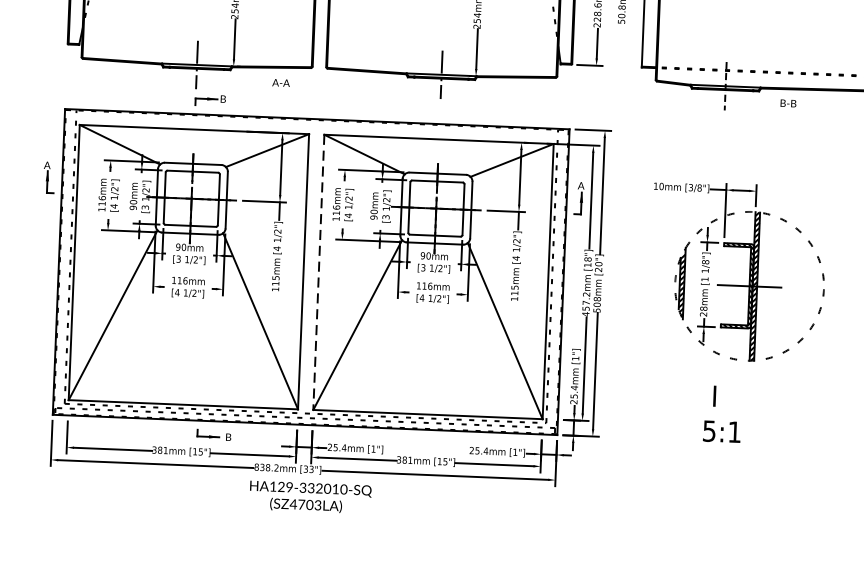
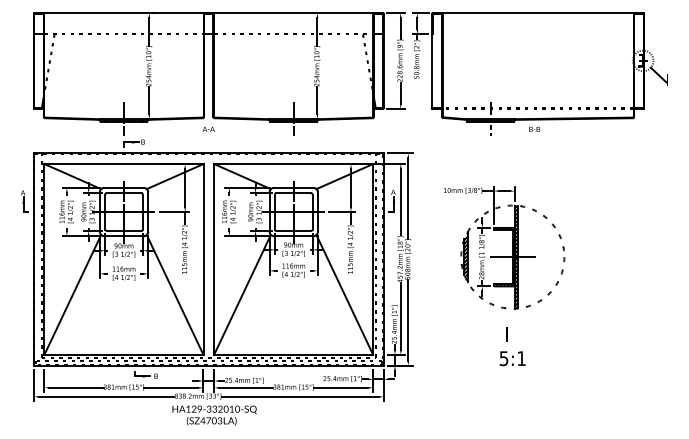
text: (280, 81) -> (208, 128), moved
line: (319, 272) -> (214, 259), dashed -> solid
text: (722, 414) -> (512, 346), moved

